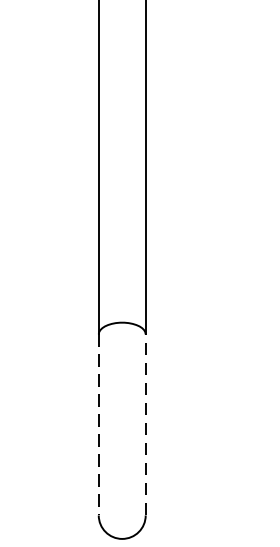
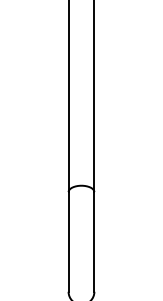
line: (98, 424) -> (68, 241), dashed -> solid
line: (145, 424) -> (94, 241), dashed -> solid

